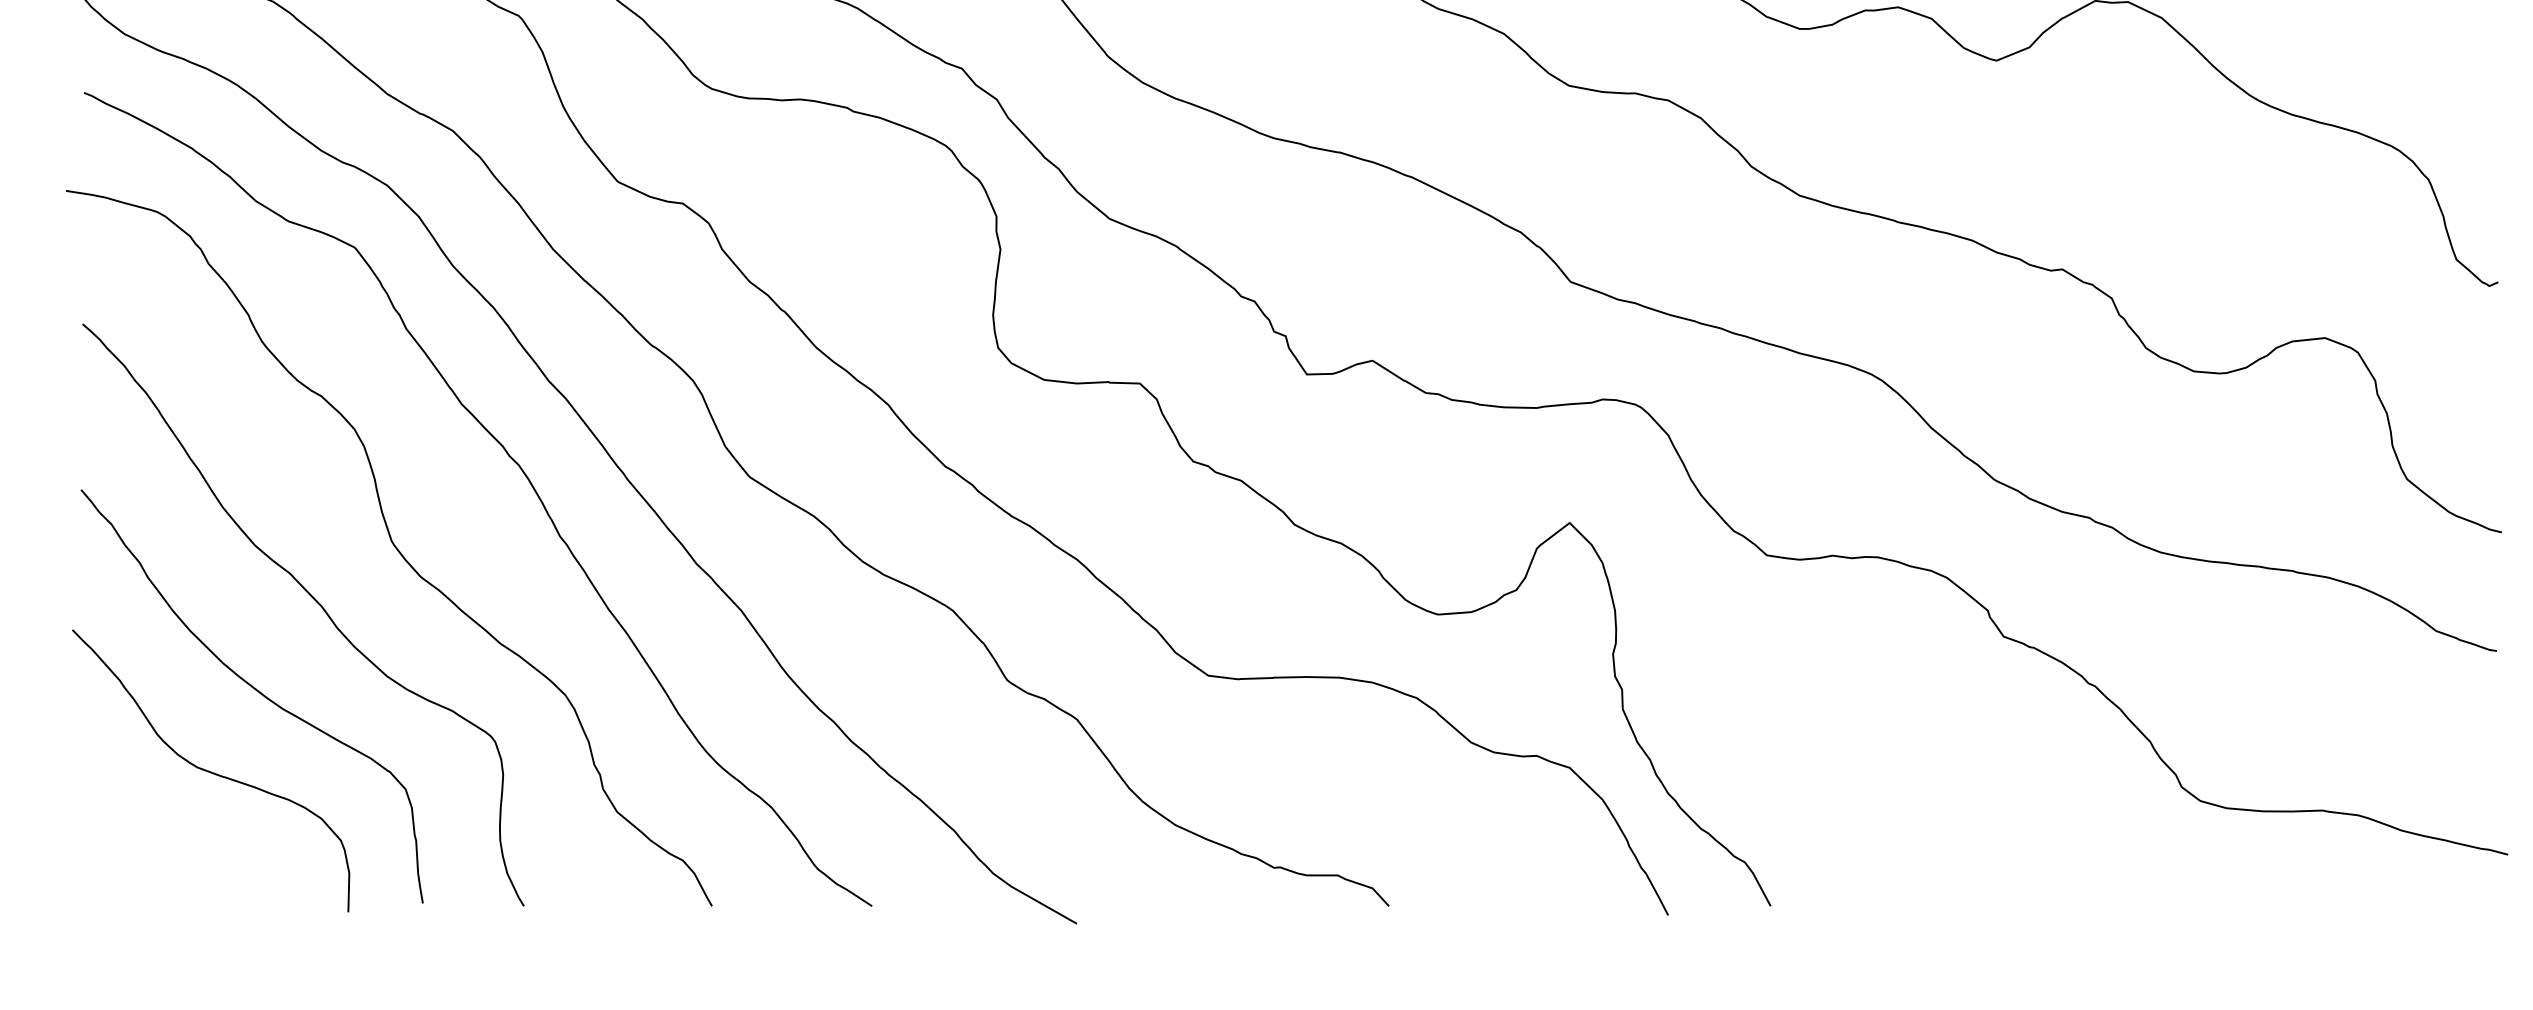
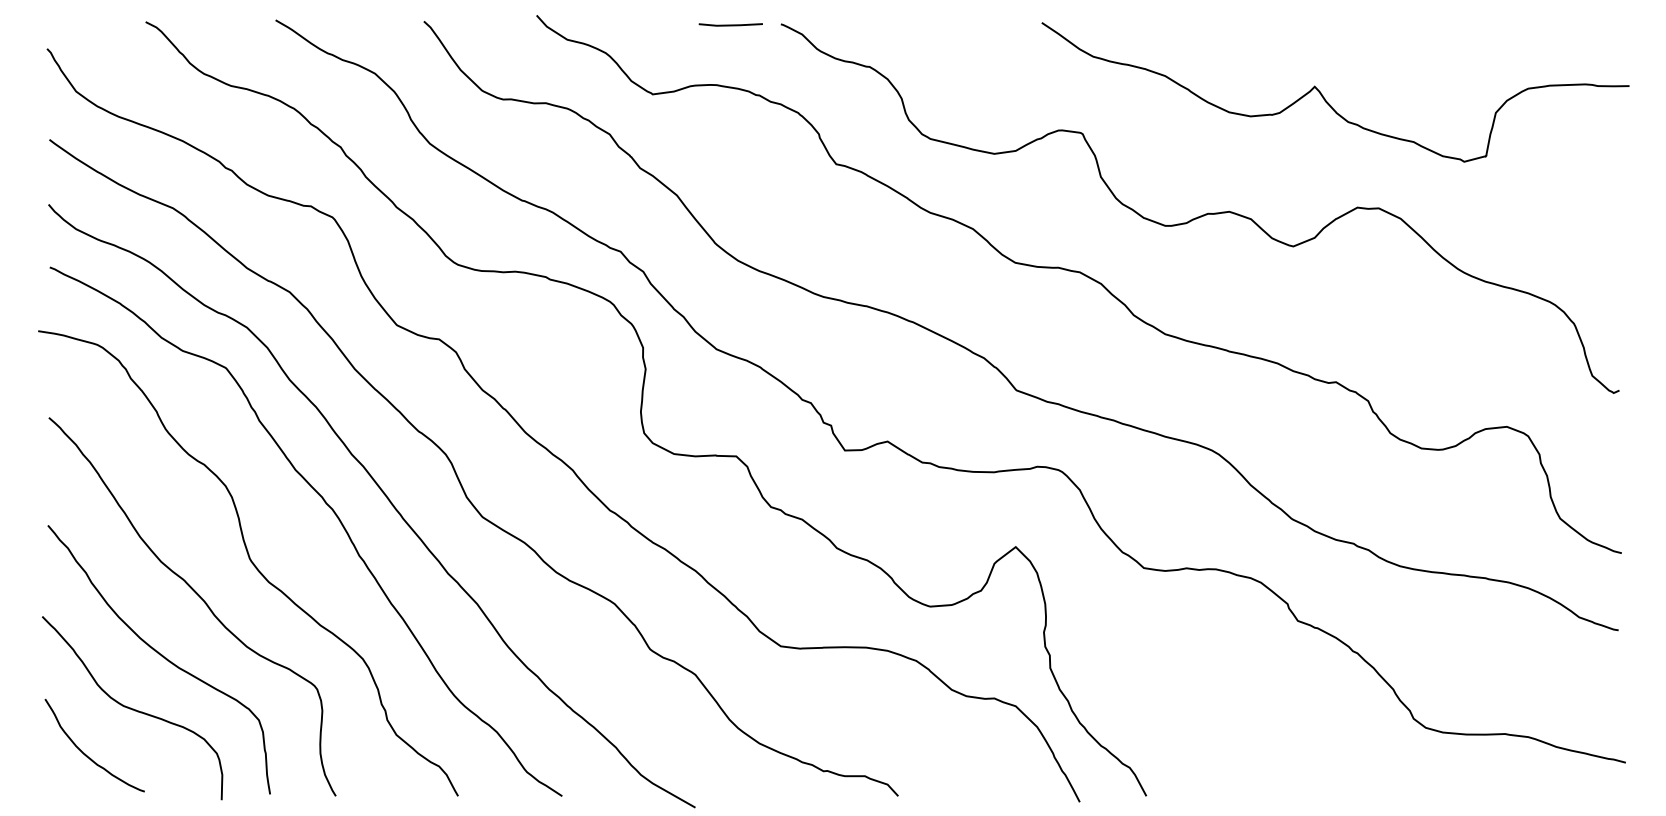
curve: (138, 840) -> (85, 753), added

